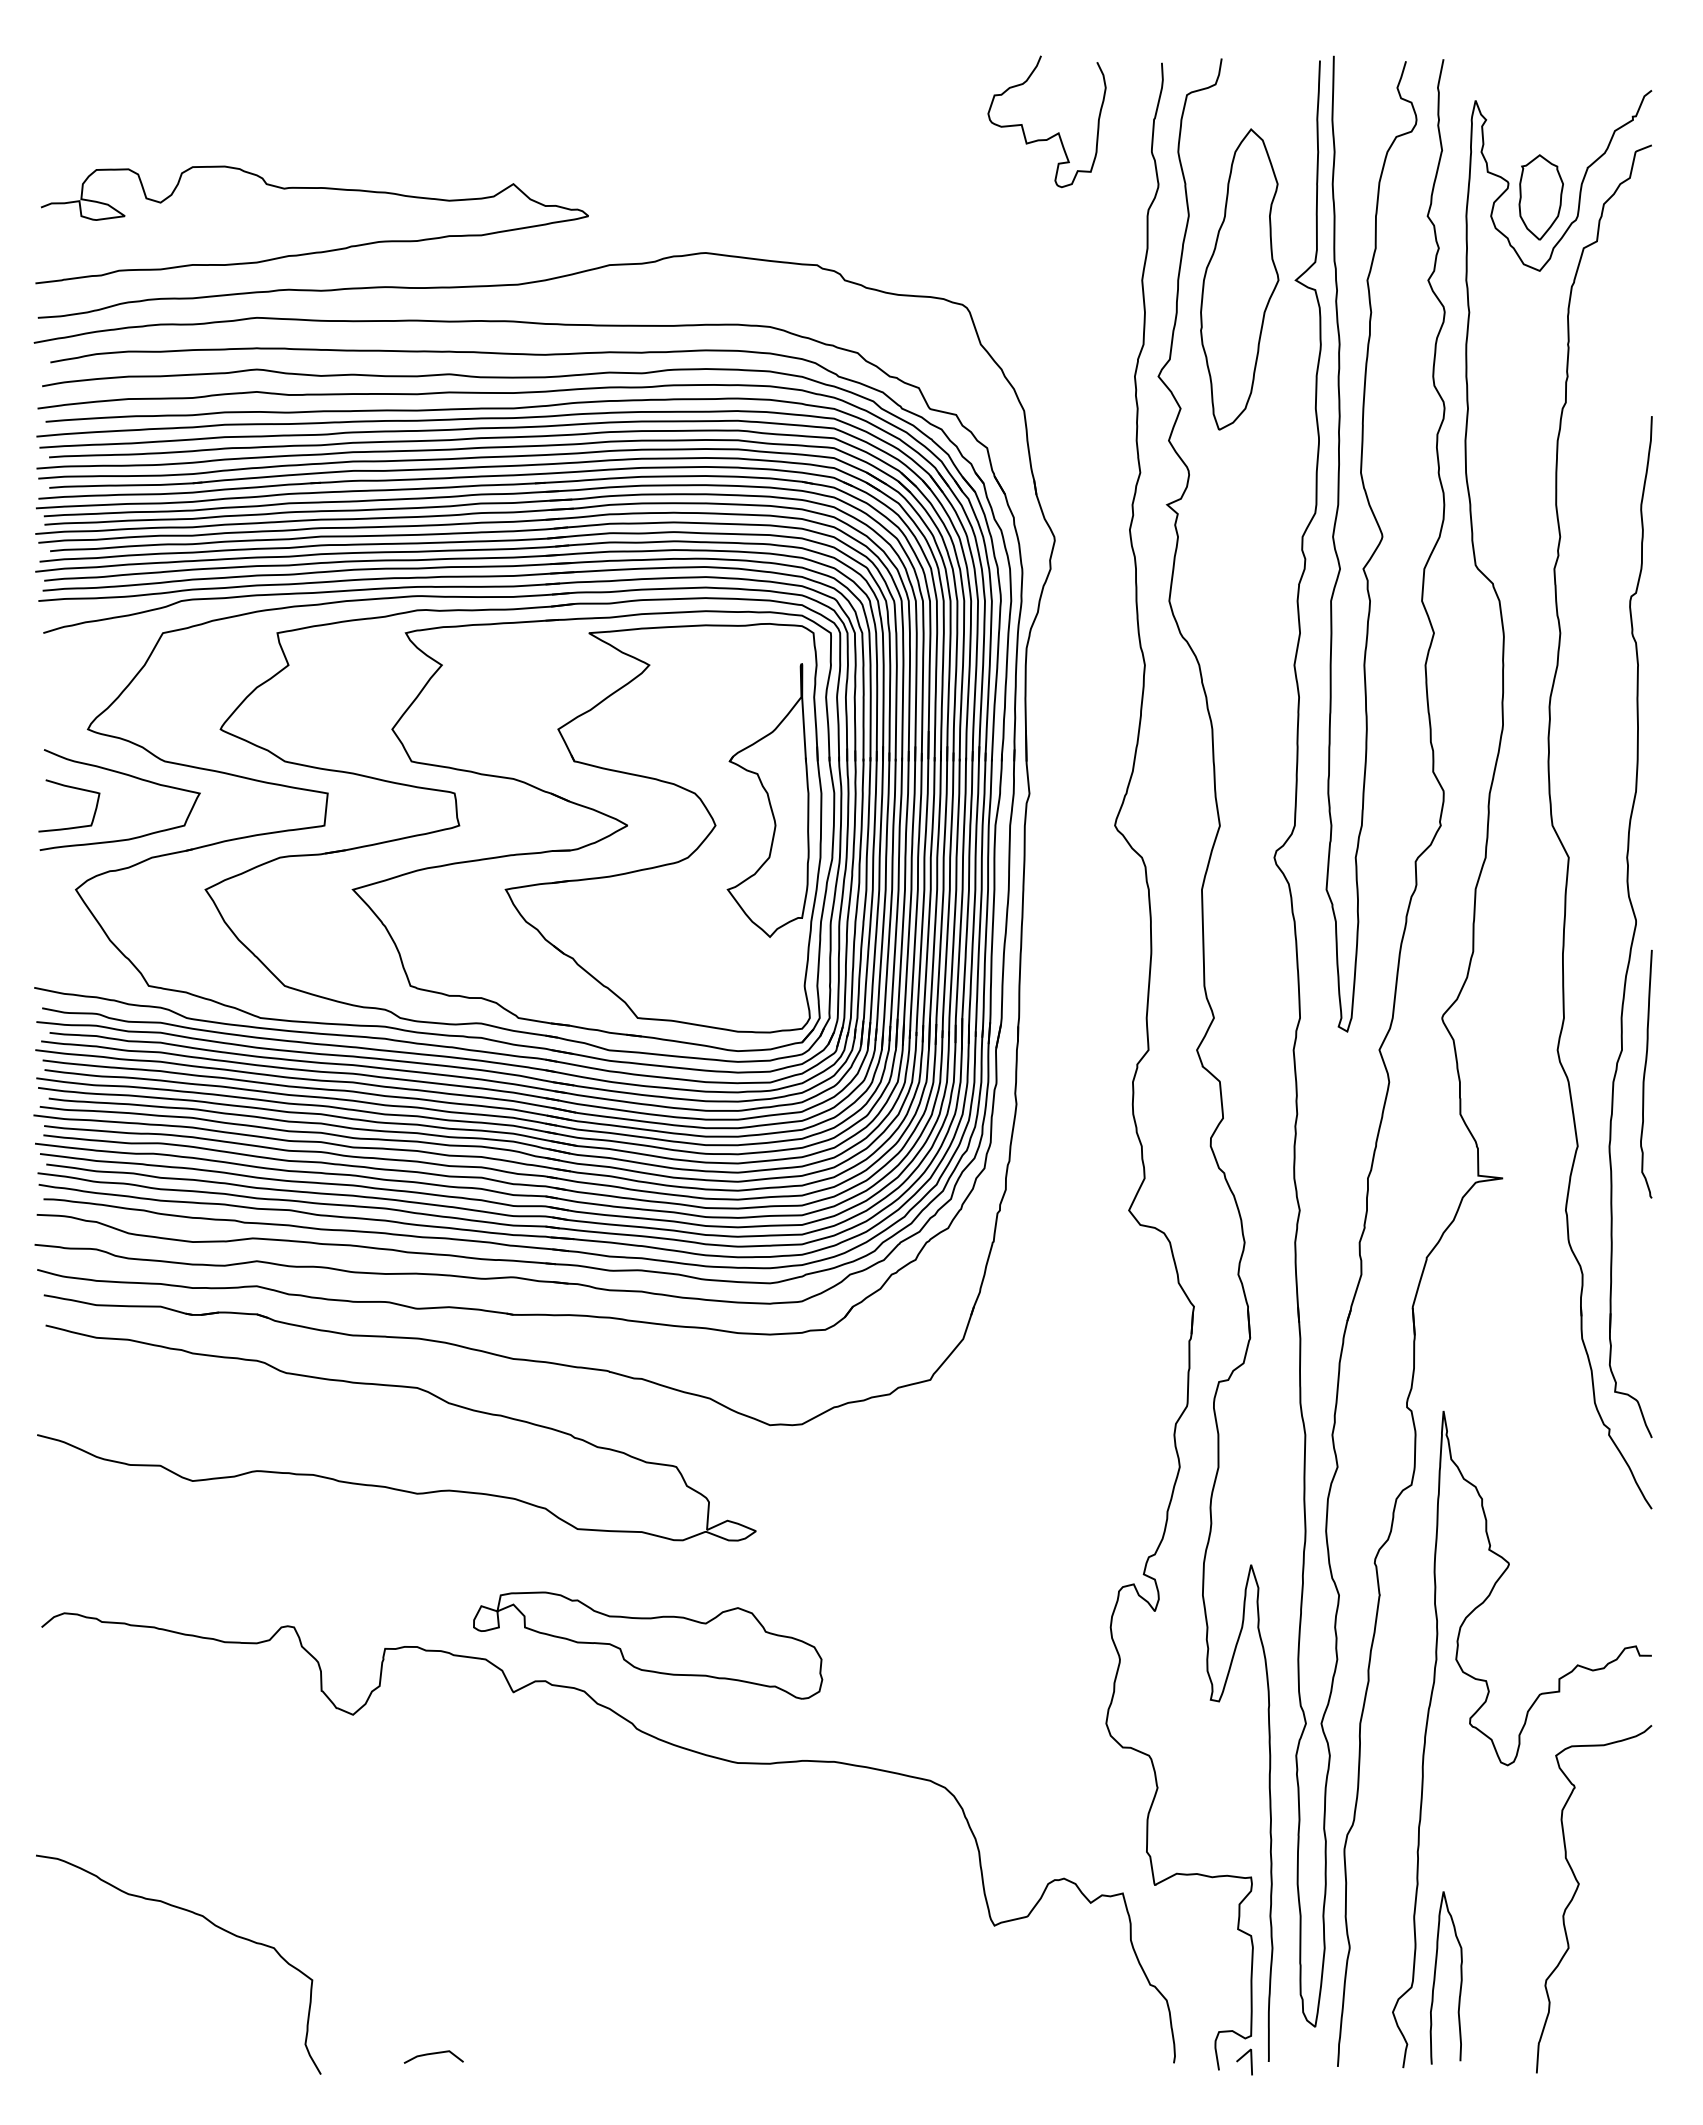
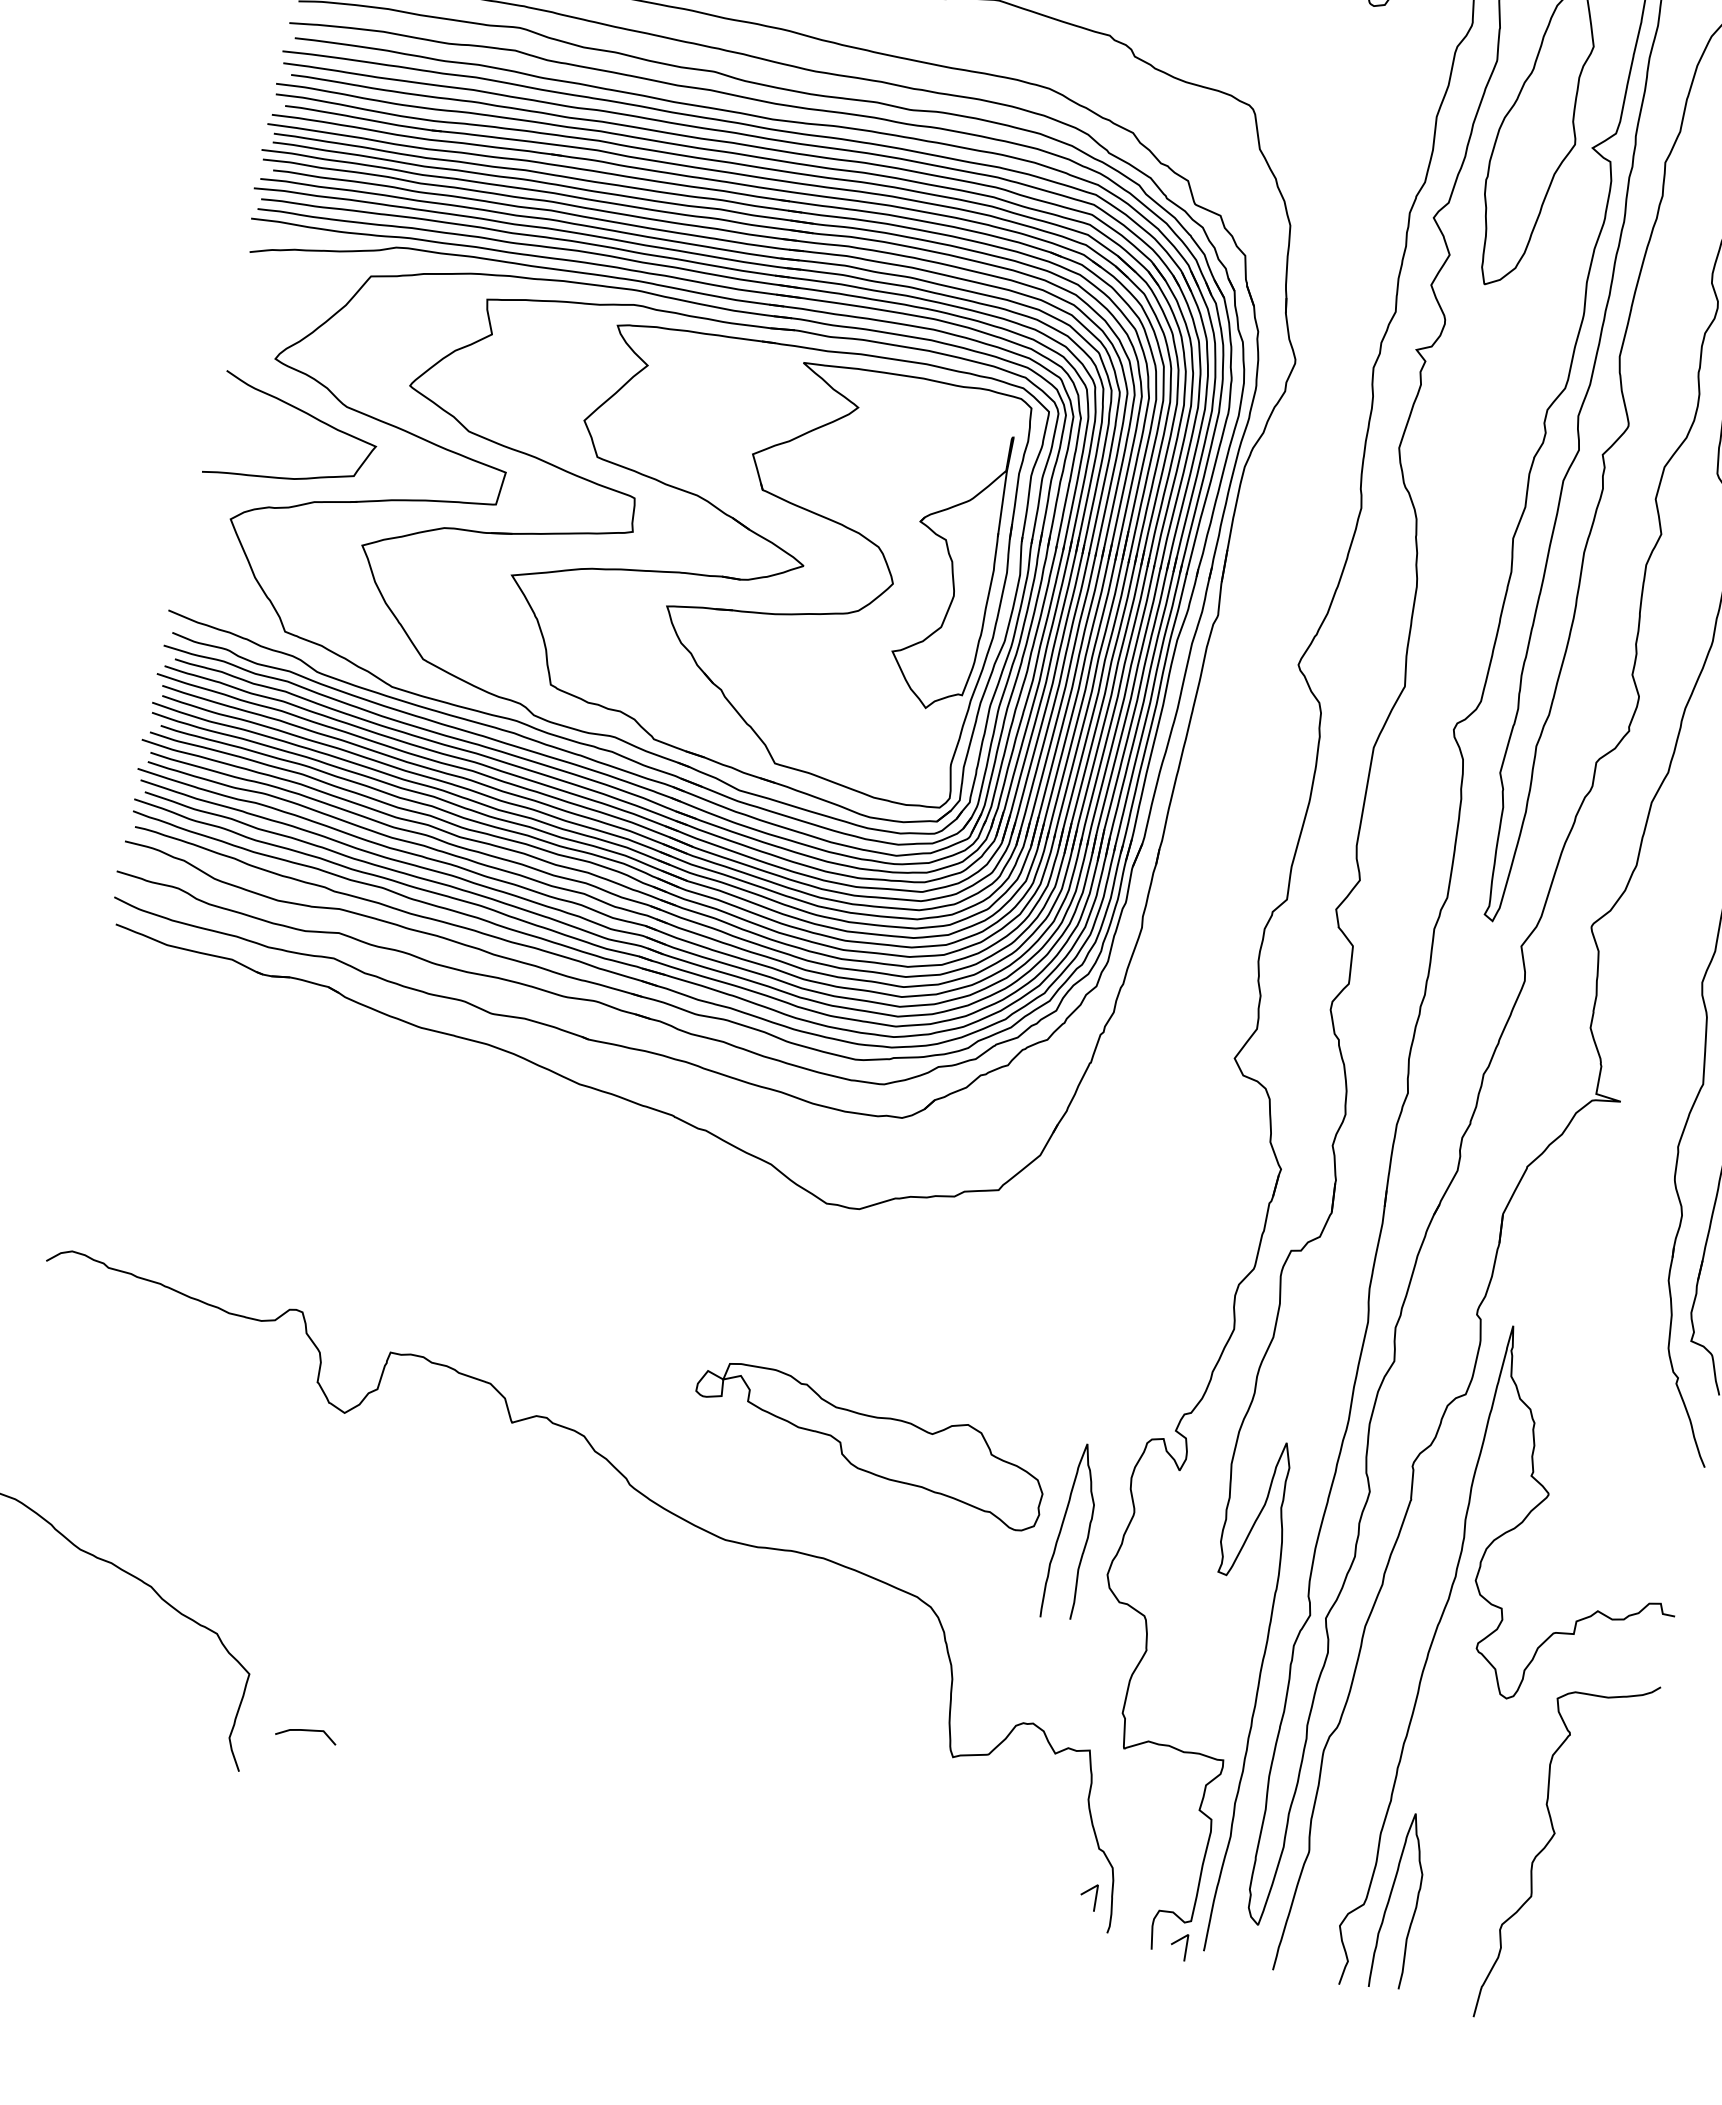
curve: (71, 788) -> (246, 415), removed
curve: (398, 1387) -> (457, 1089), removed
part: (648, 1645) -> (869, 1444), moved
curve: (1054, 1689) -> (1061, 1529), added
line: (1148, 2027) -> (1088, 1891), added
curve: (433, 2054) -> (306, 1731), moved

